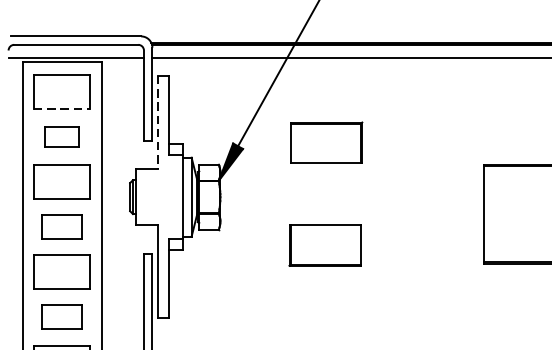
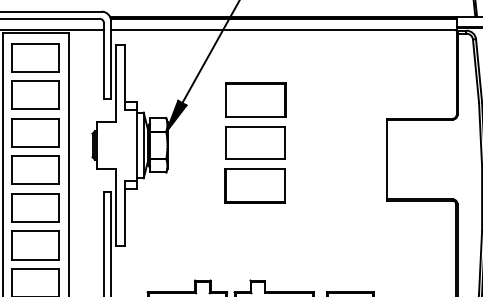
line: (62, 108) -> (36, 71), dashed -> solid
line: (157, 122) -> (115, 83), dashed -> solid
part: (61, 135) -> (35, 94), size x1.67
part: (325, 193) -> (255, 142), added
part: (61, 226) -> (35, 169), size x1.43
part: (61, 317) -> (35, 245), size x1.43

